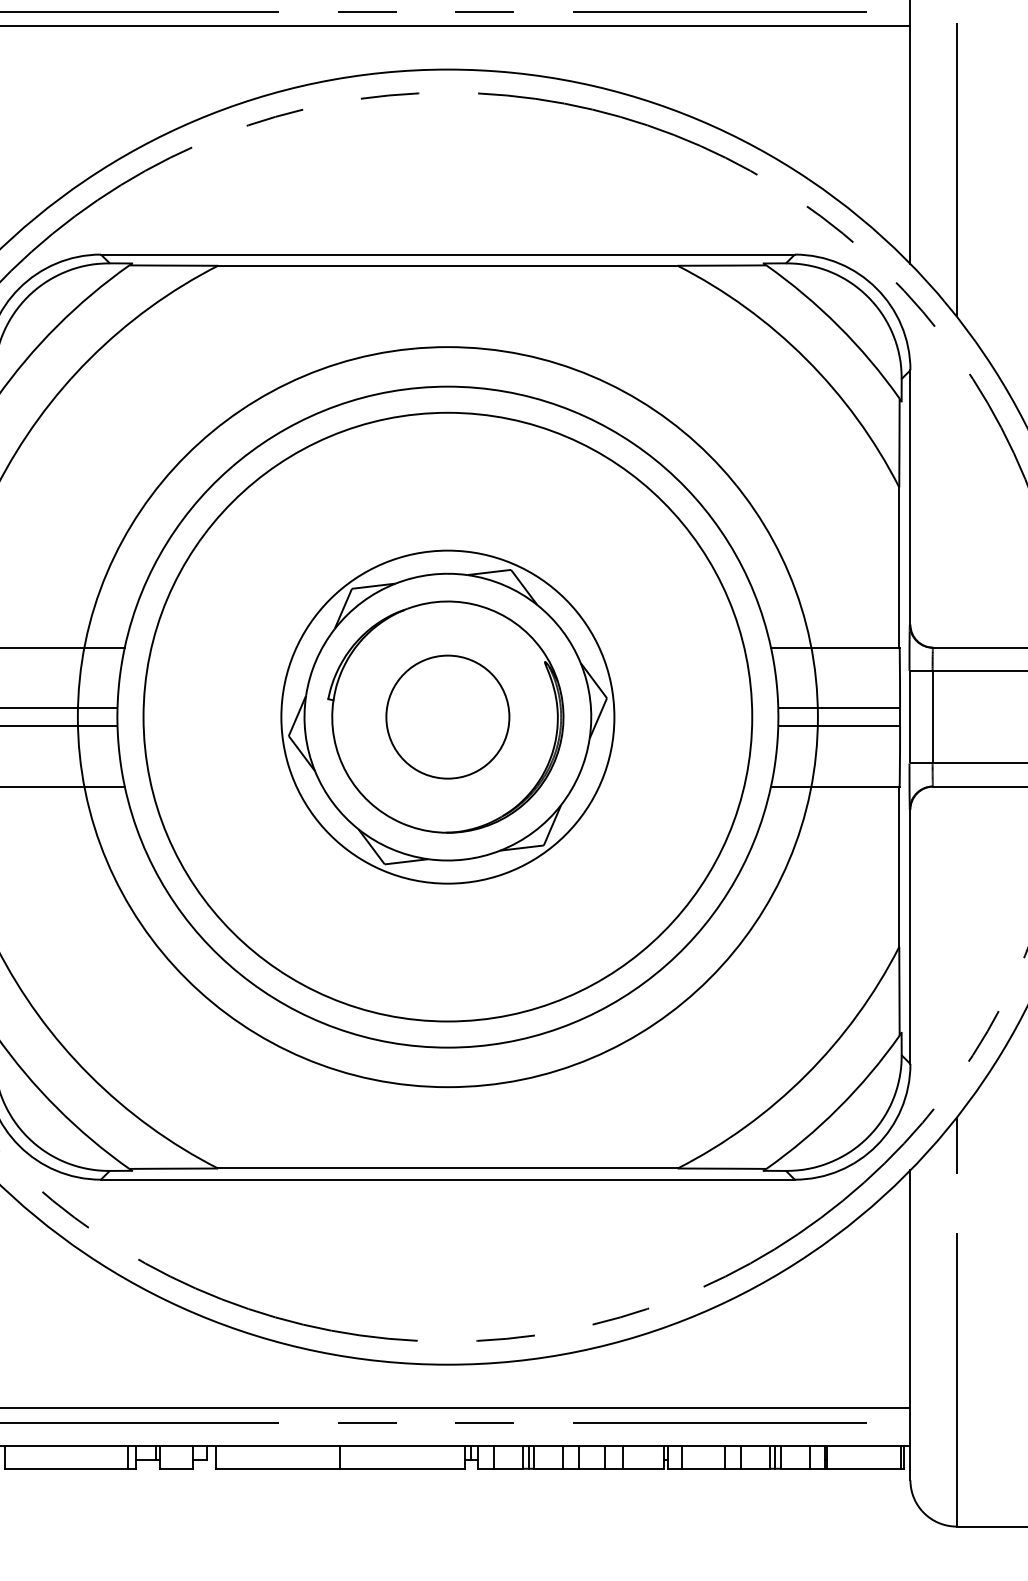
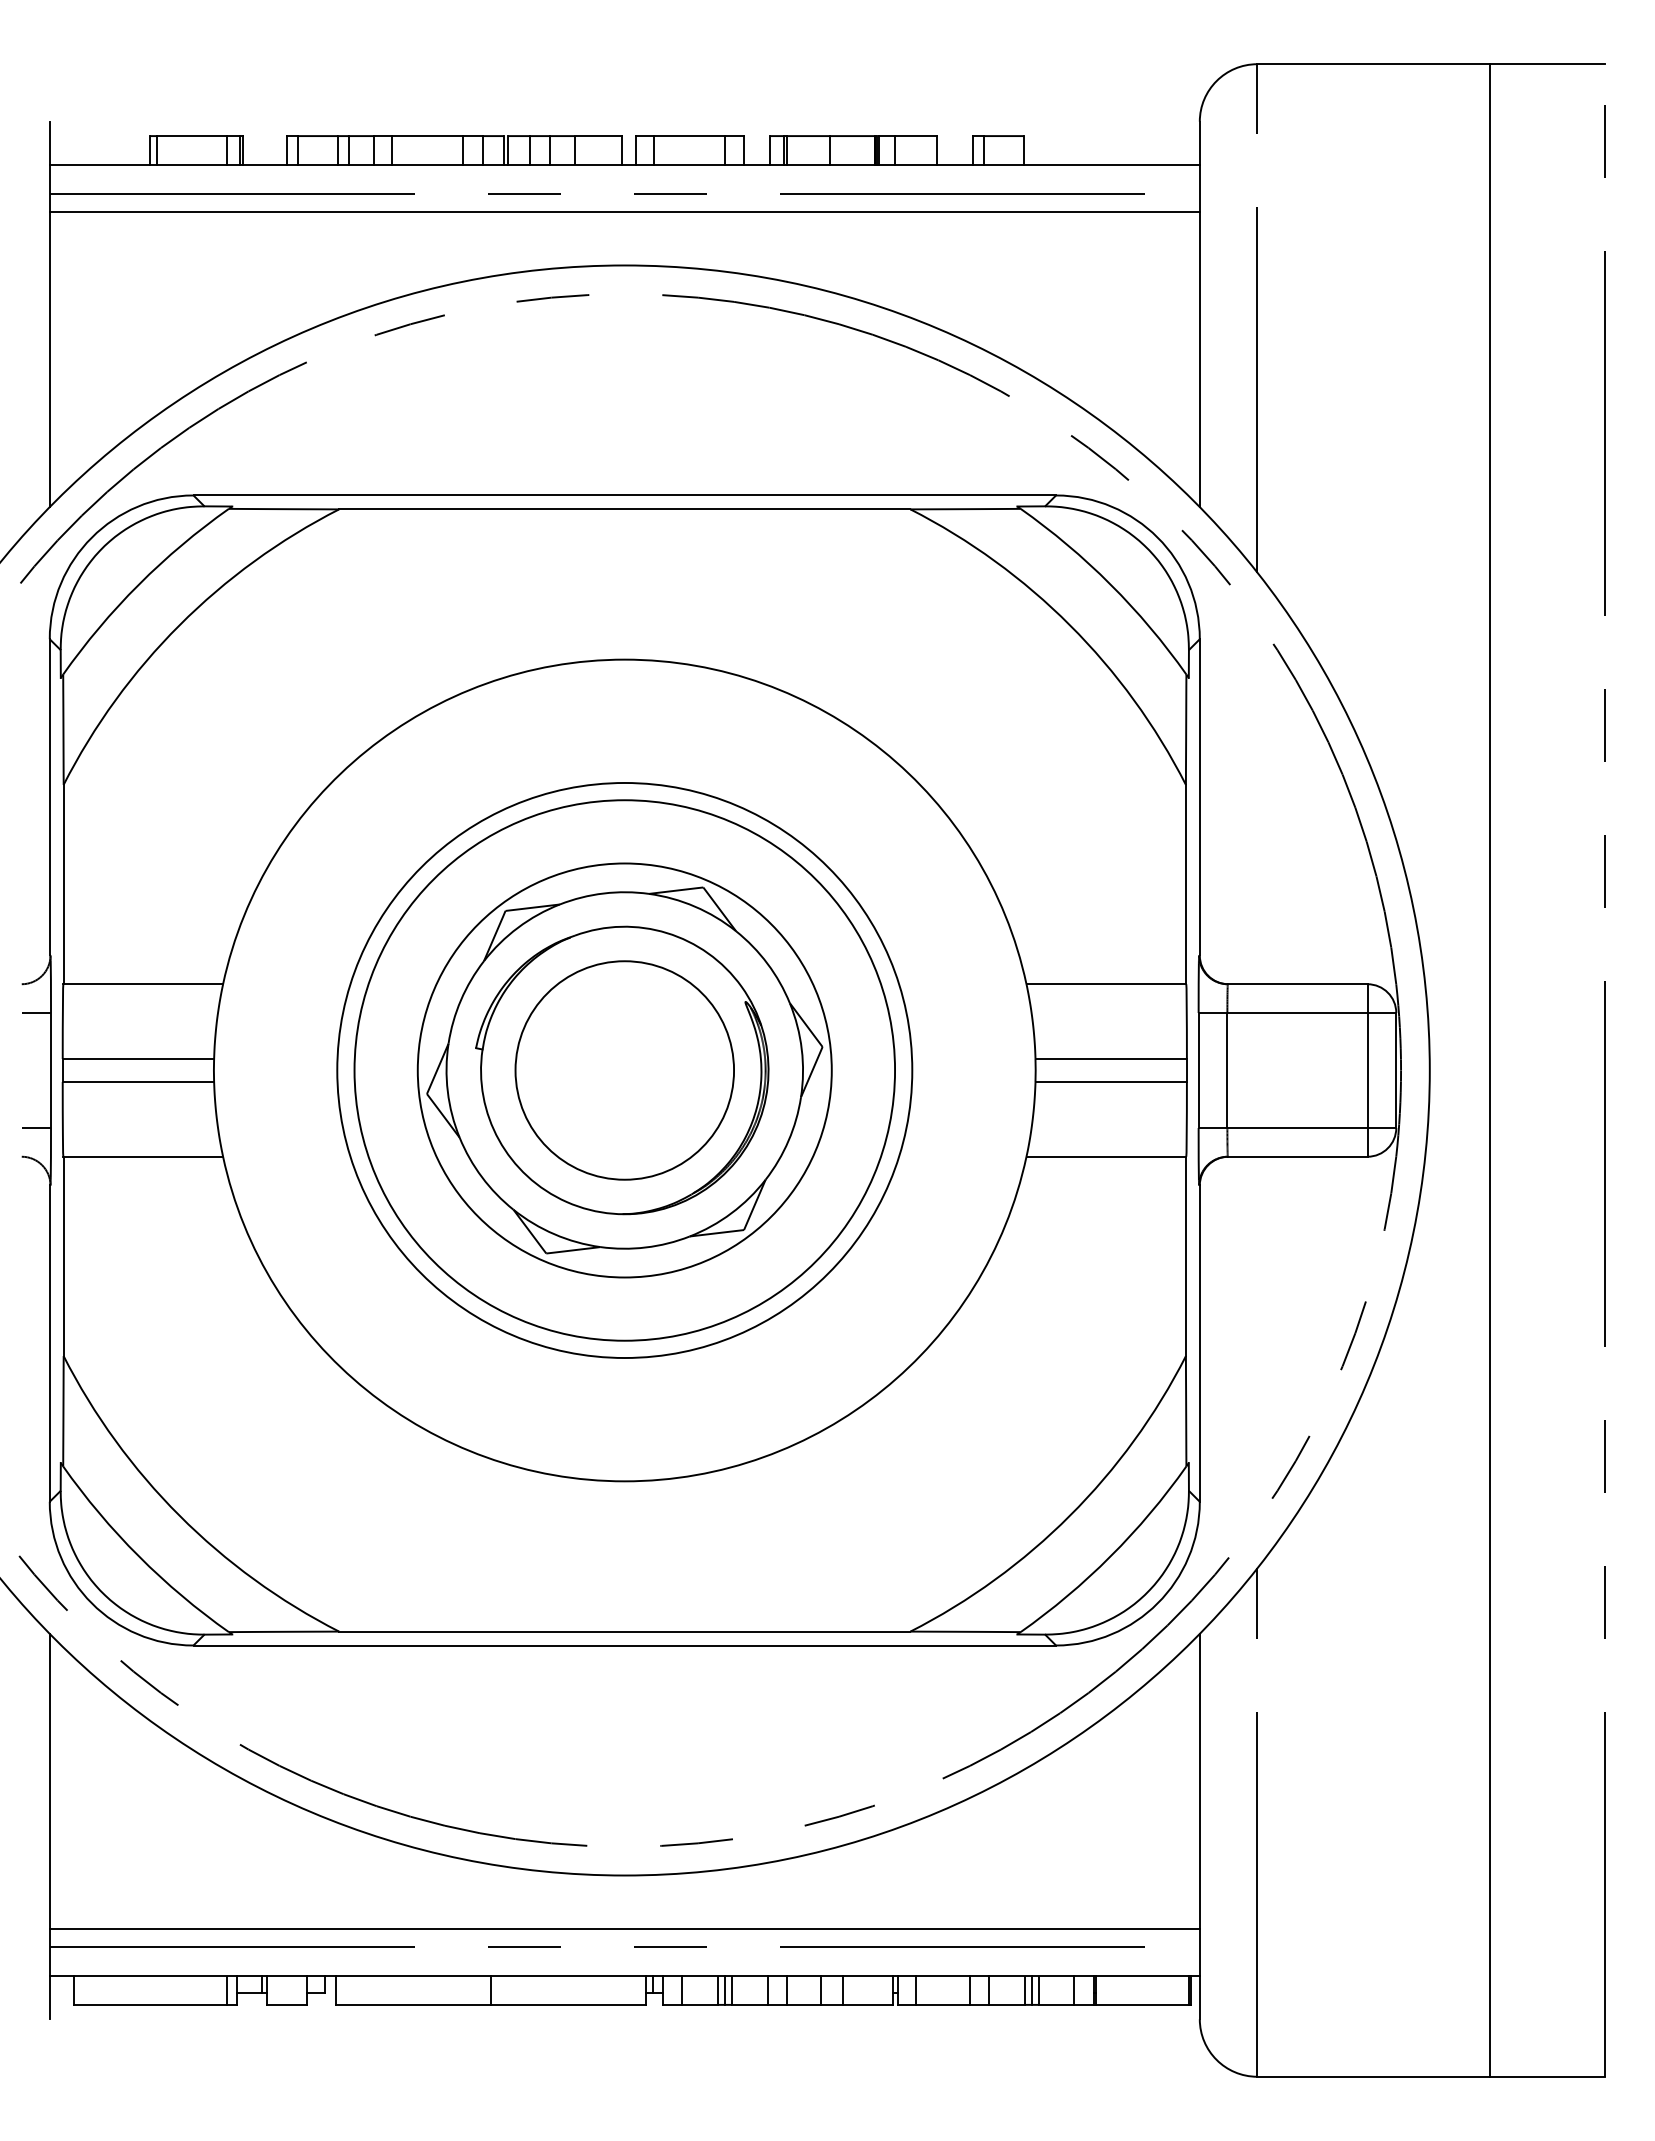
circle: (447, 717) -> (624, 1070), size x0.62
circle: (447, 717) -> (624, 1070), size x0.71
circle: (447, 717) -> (624, 1070), size x1.43

